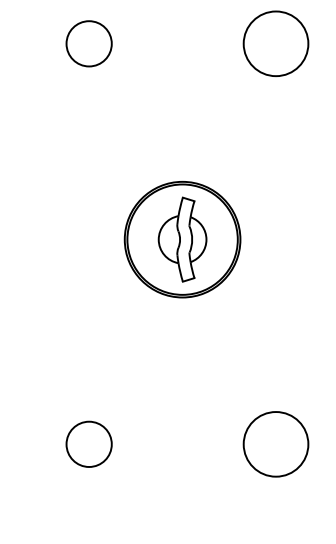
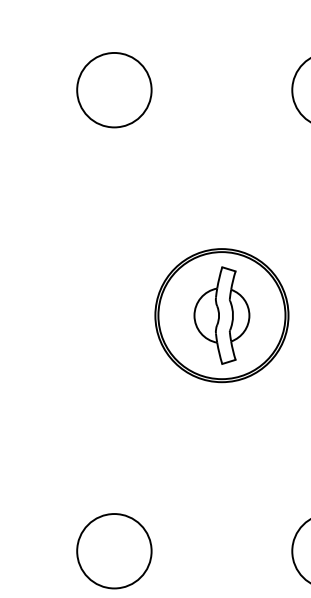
circle: (88, 43) -> (113, 89), size x1.43
circle: (88, 444) -> (113, 551), size x1.43

